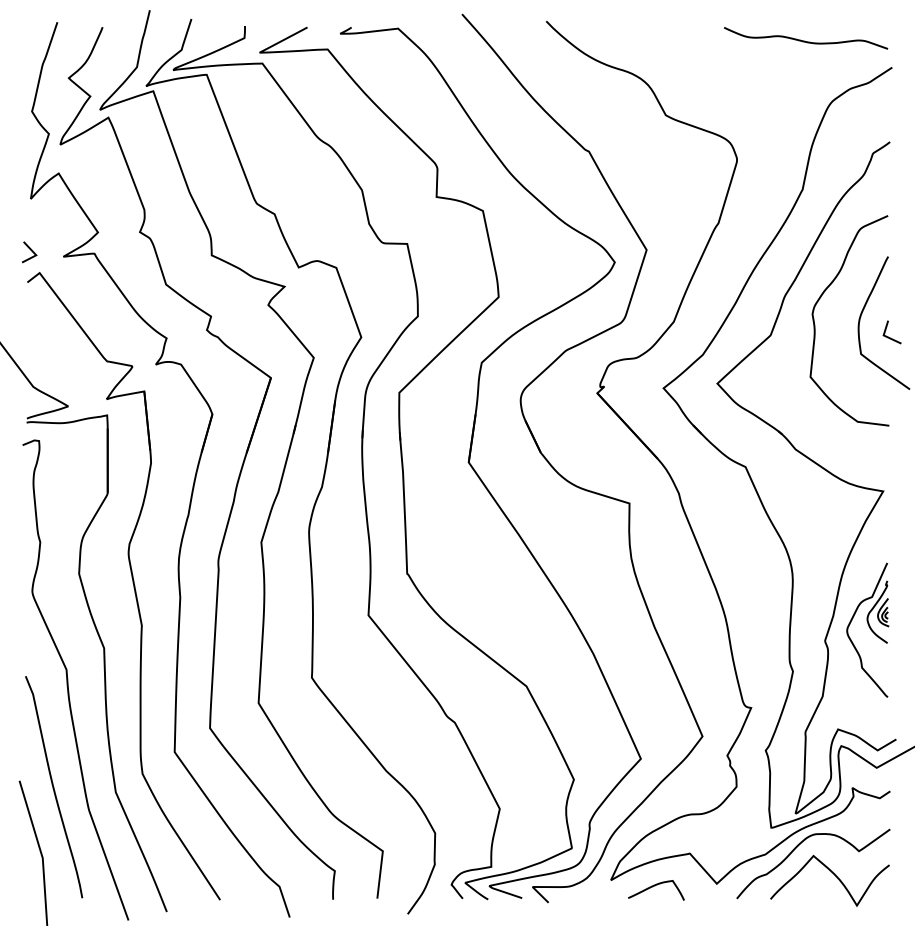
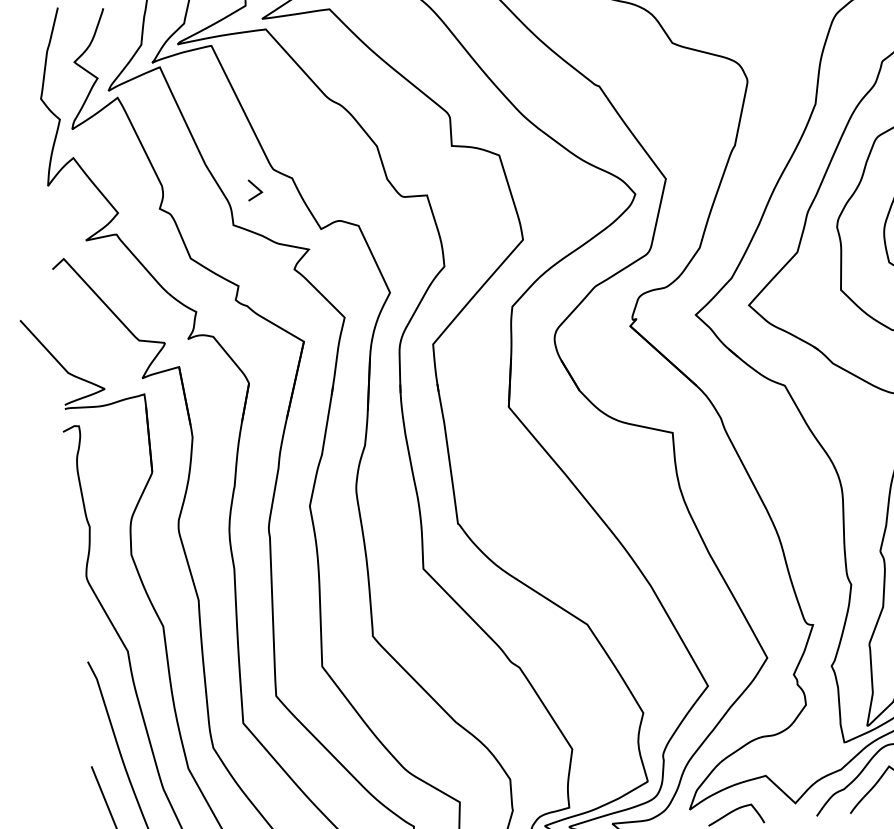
line: (30, 250) -> (255, 188), moved

